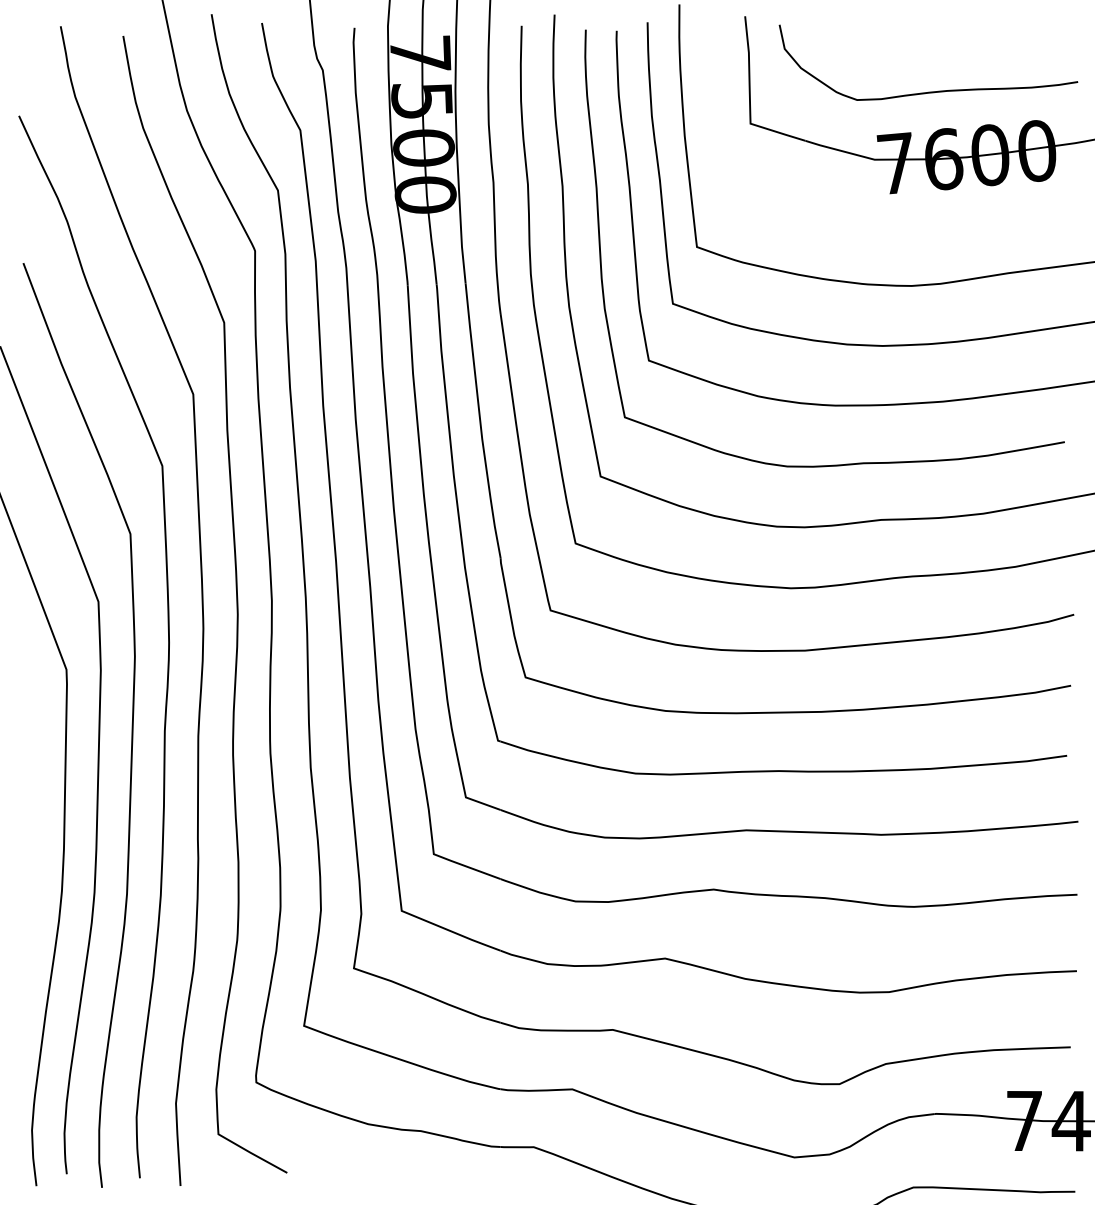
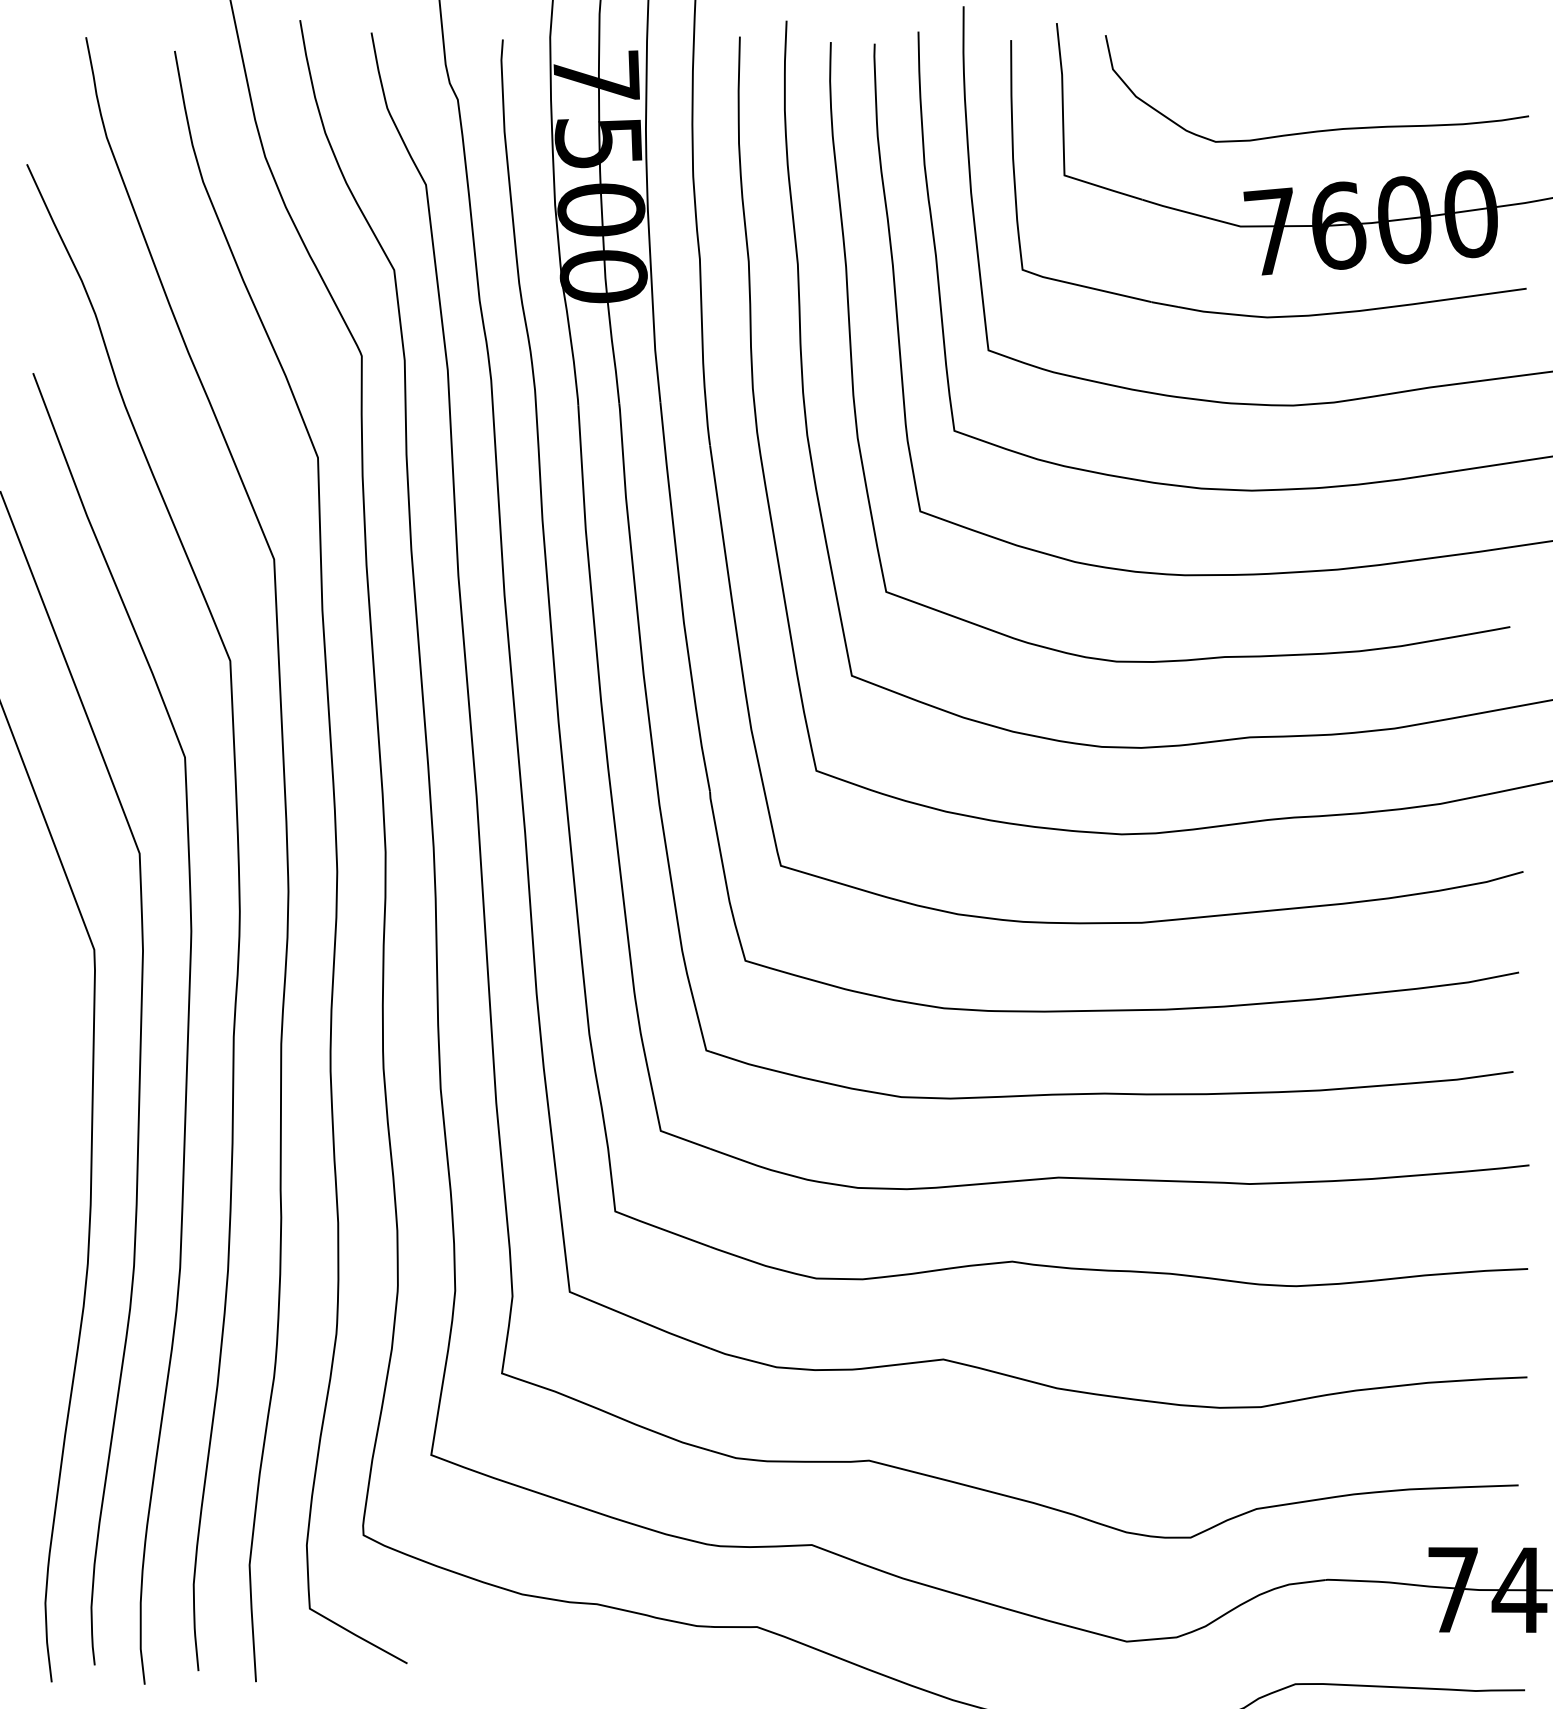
part: (894, 222) -> (1268, 315), added

